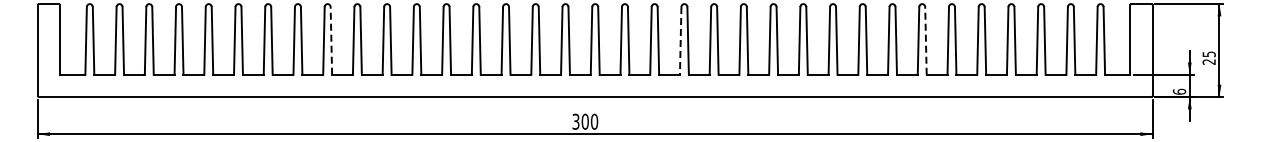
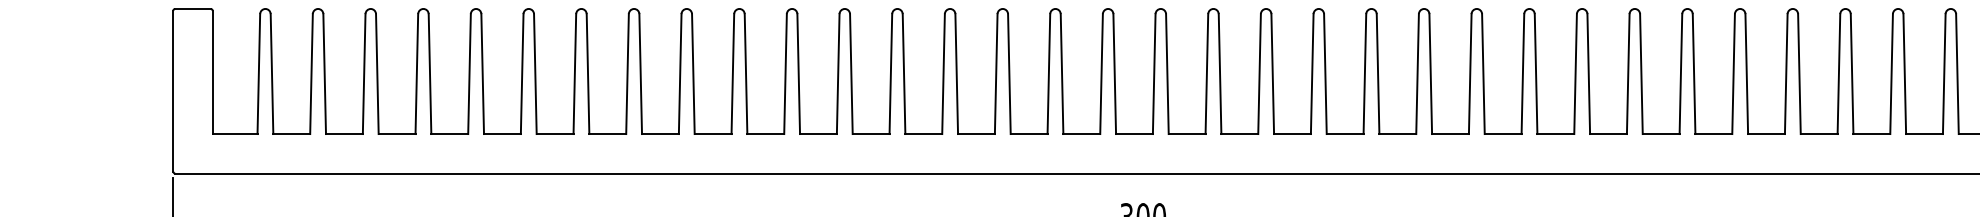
line: (331, 40) -> (693, 73), dashed -> solid
line: (680, 40) -> (1311, 73), dashed -> solid
line: (925, 40) -> (1745, 73), dashed -> solid

